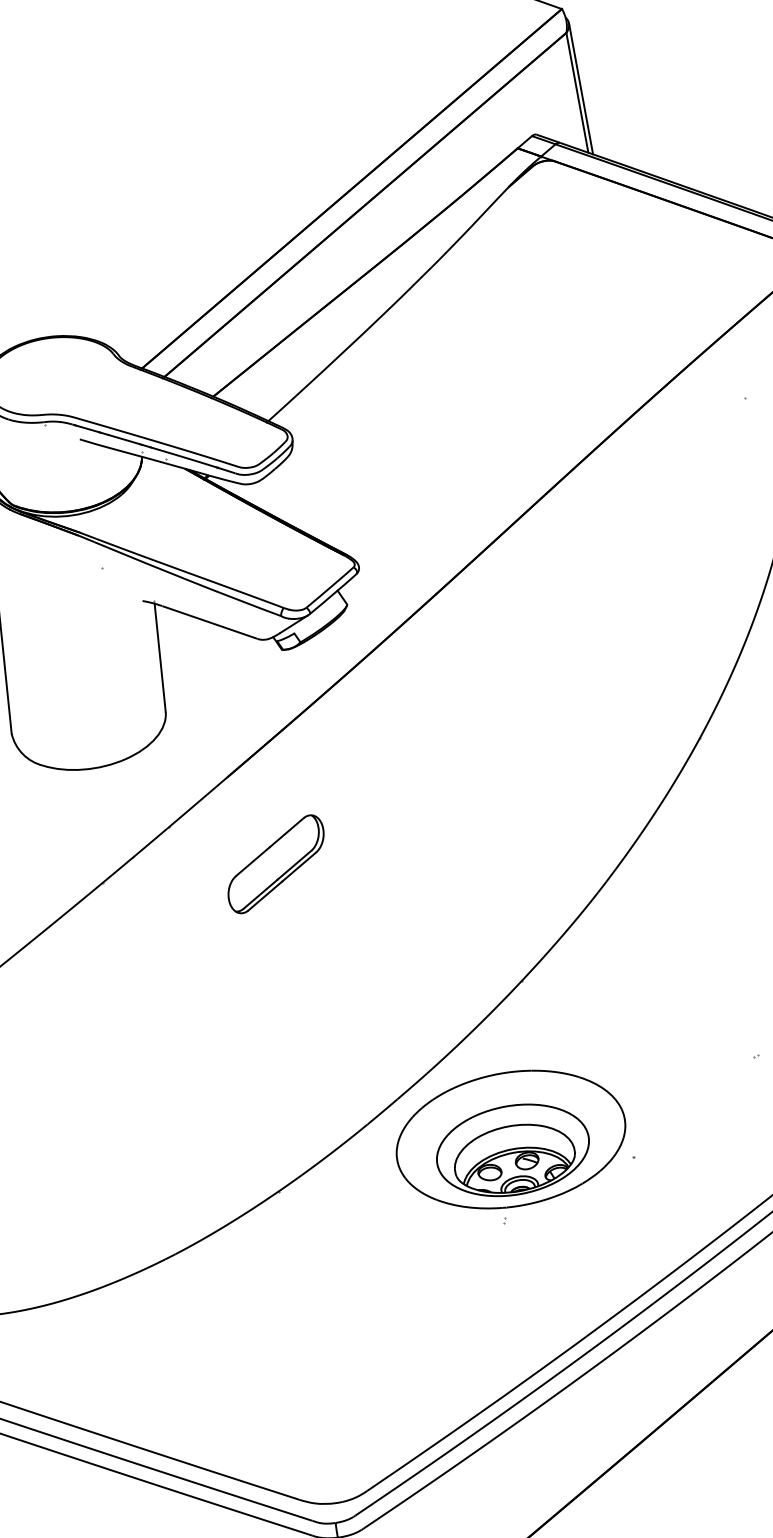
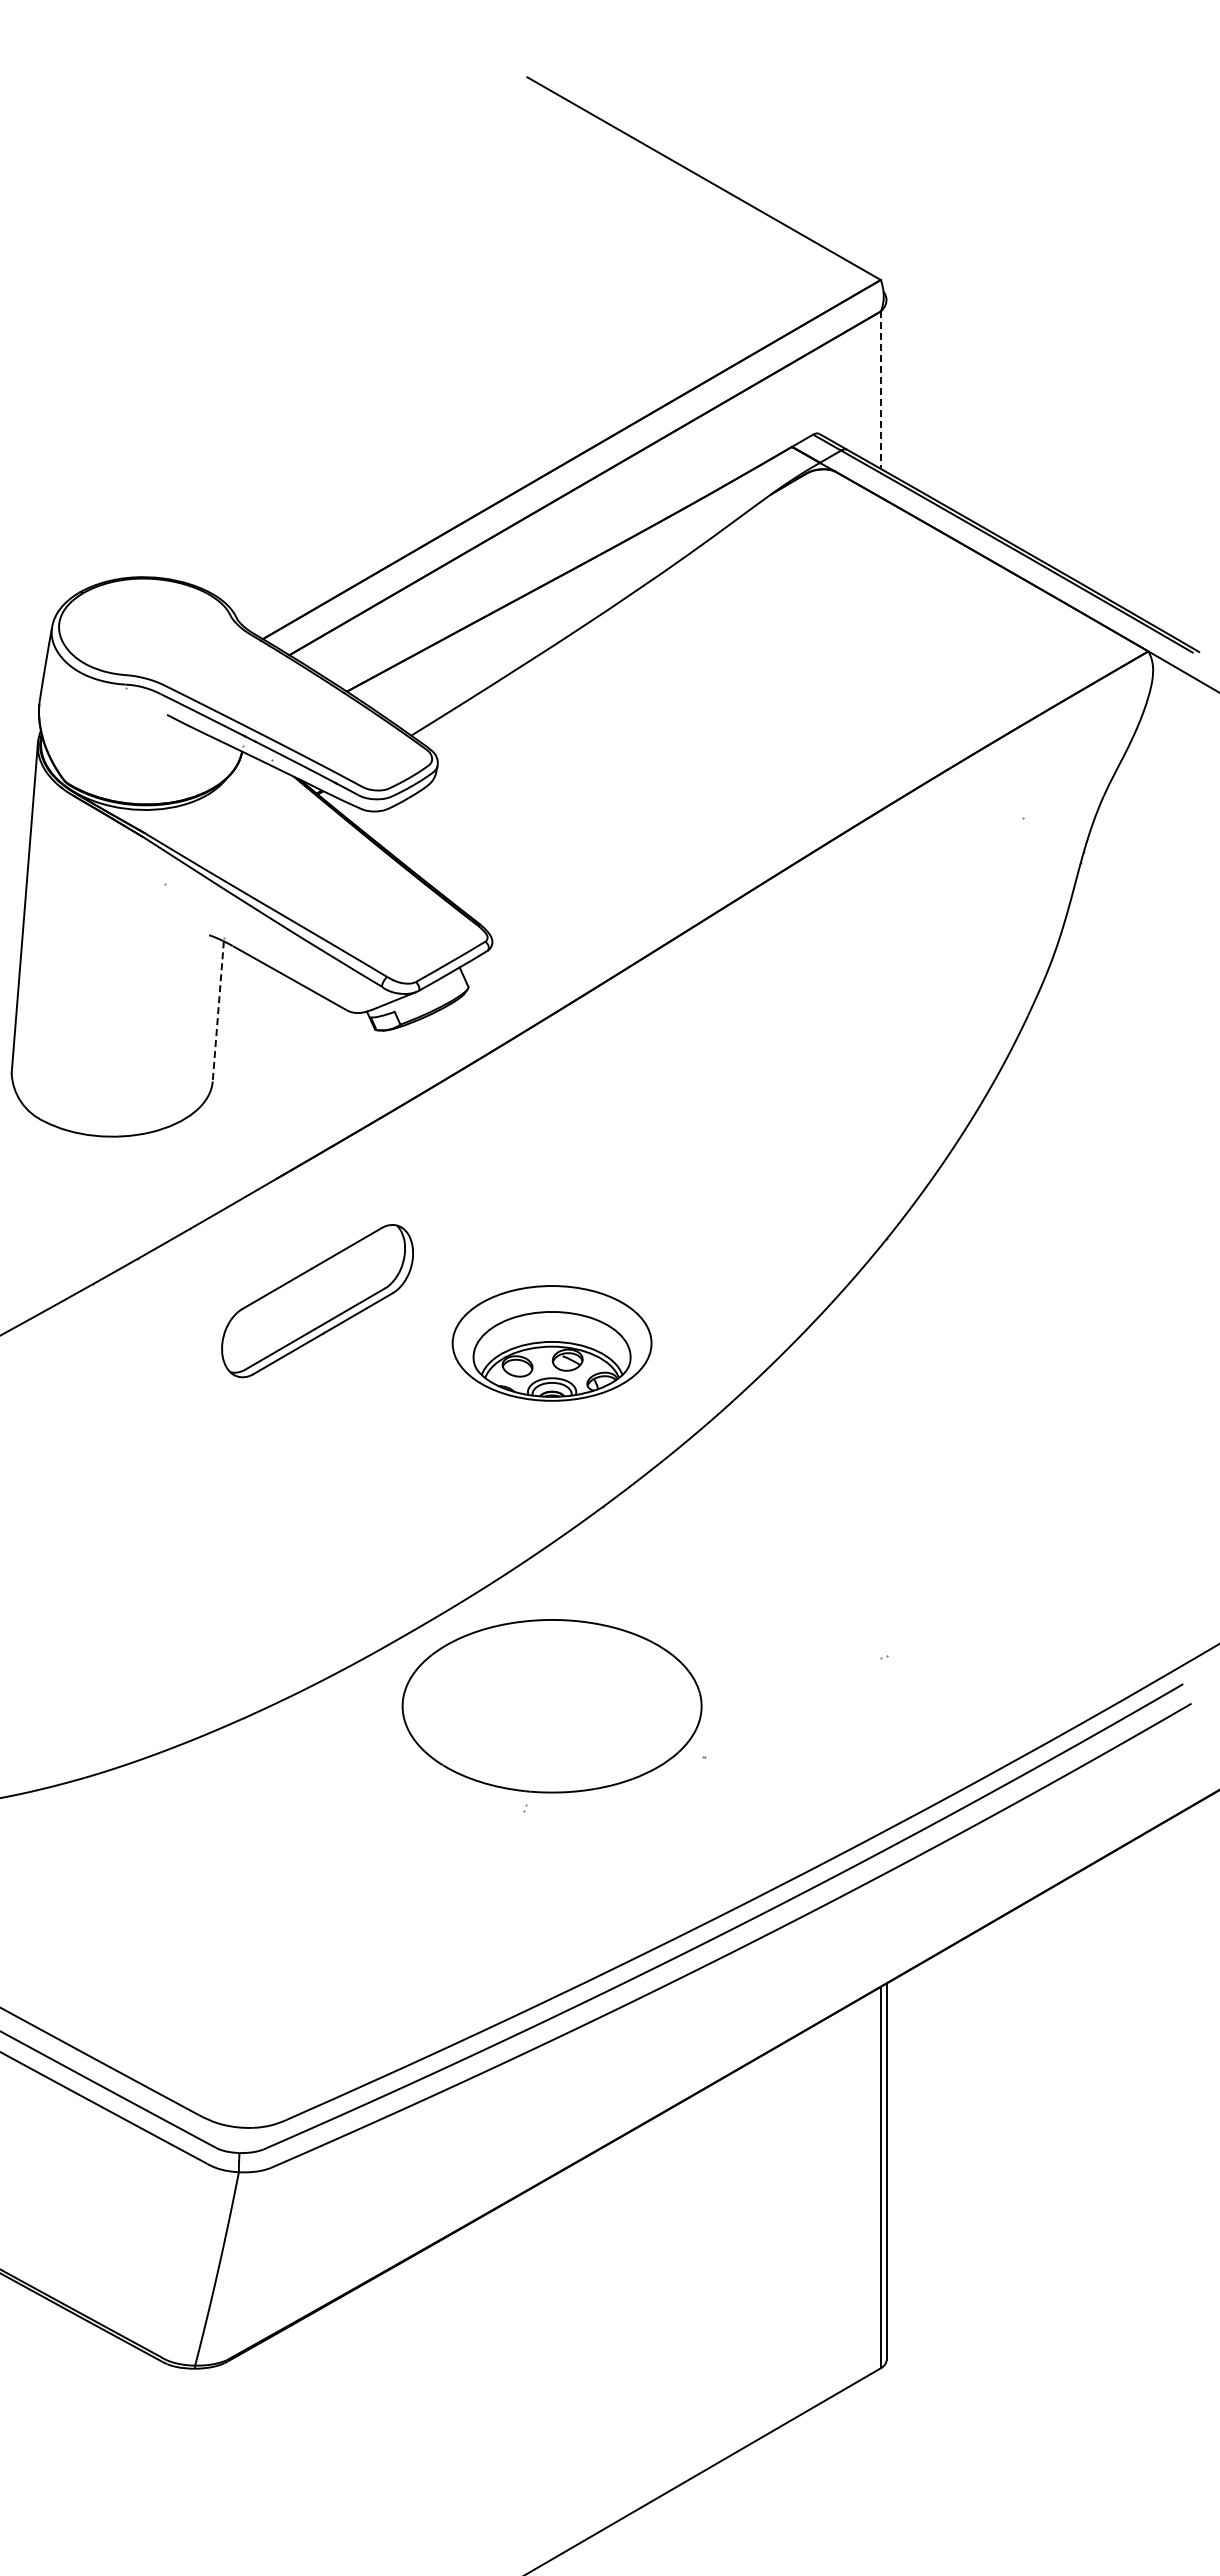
line: (581, 89) -> (886, 386), removed
line: (577, 93) -> (880, 390), solid -> dashed
line: (160, 657) -> (218, 1011), solid -> dashed
part: (276, 864) -> (317, 1301), size x1.4
part: (512, 1150) -> (551, 1343), moved

